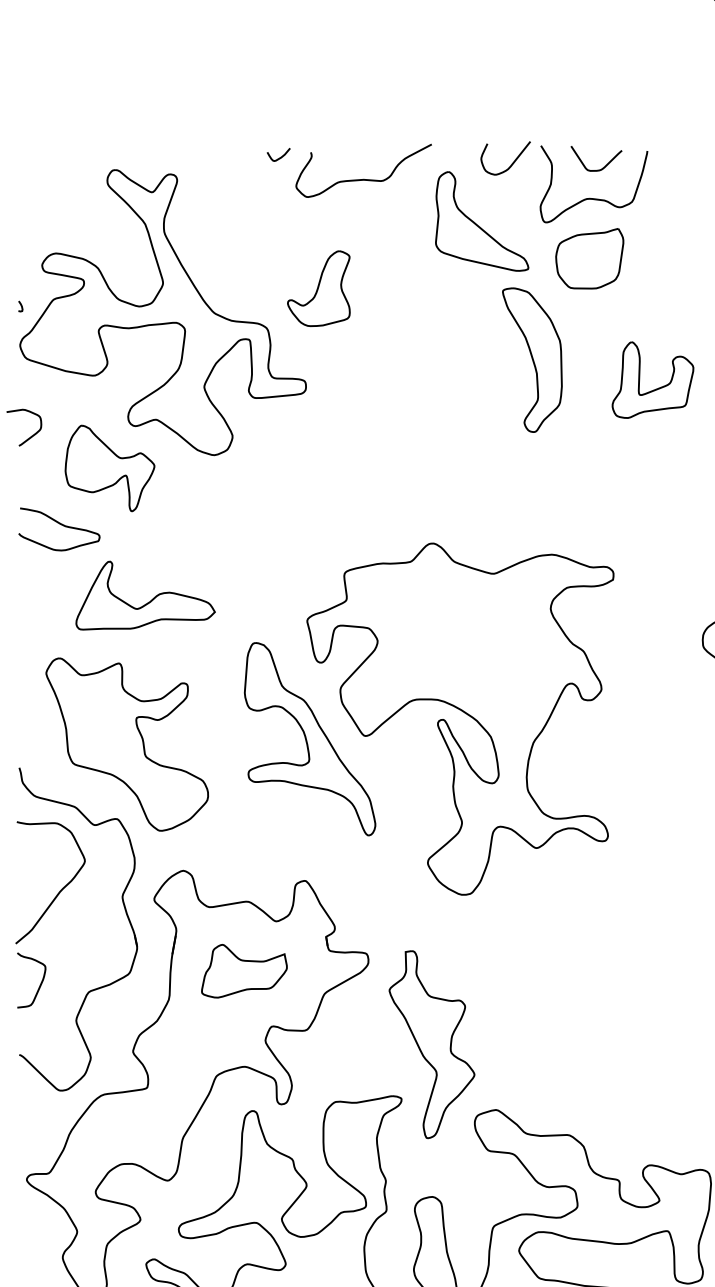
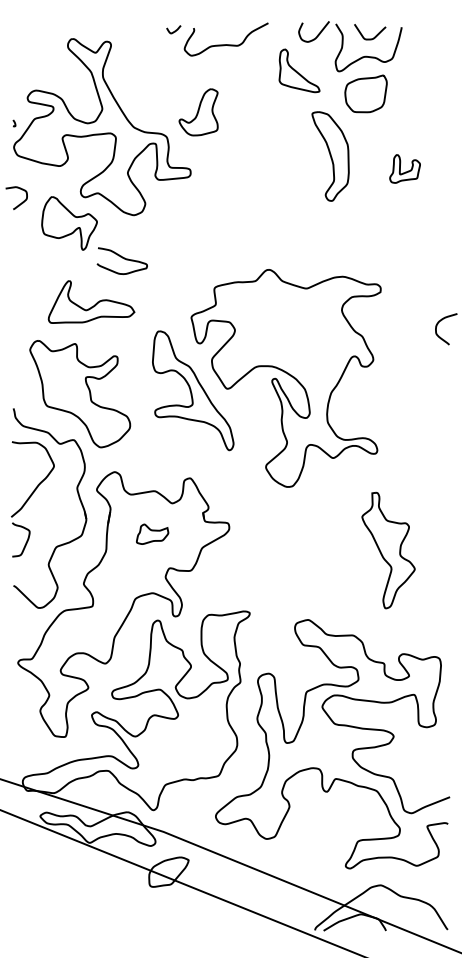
part: (482, 220) -> (299, 70), size x0.7
part: (651, 379) -> (404, 168), size x0.6
curve: (59, 525) -> (122, 258), moved
part: (244, 971) -> (152, 534), size x0.6
part: (431, 1044) -> (388, 550), moved

